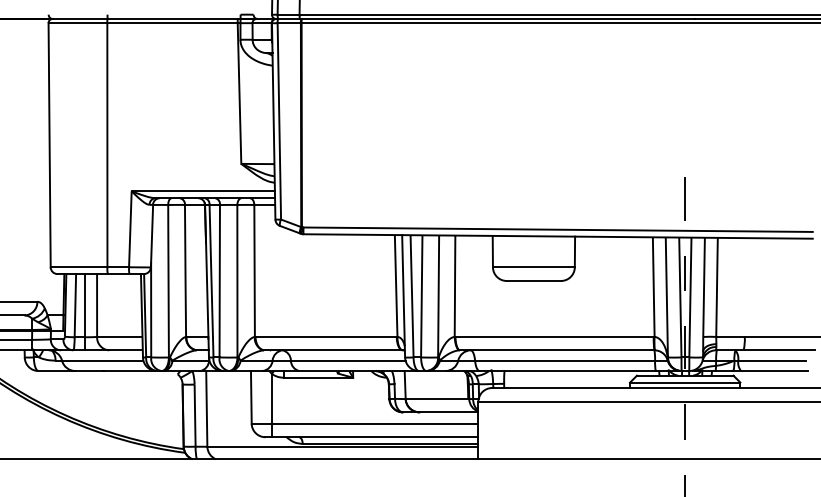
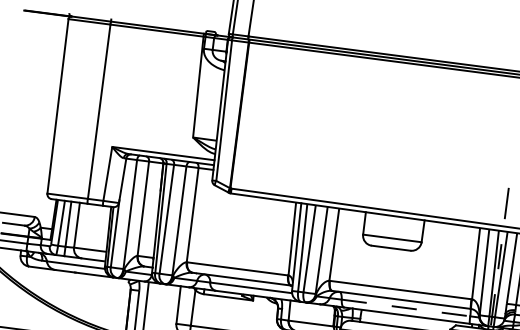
line: (565, 360) -> (406, 307), solid -> dashed

